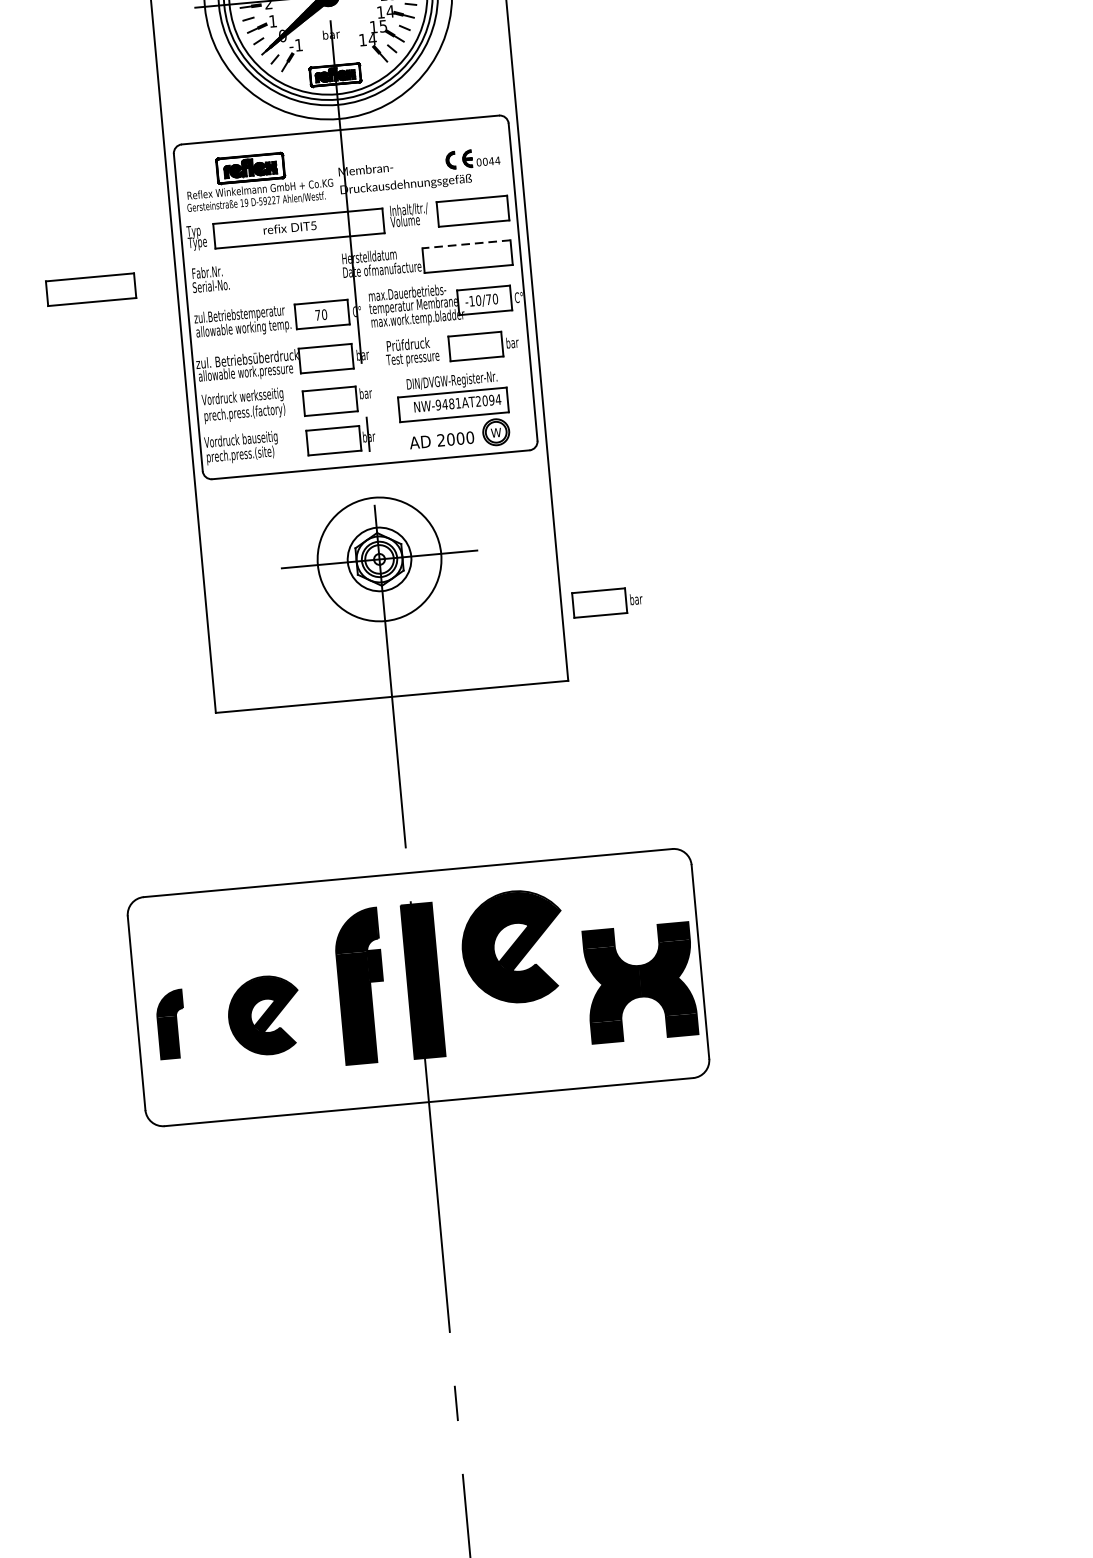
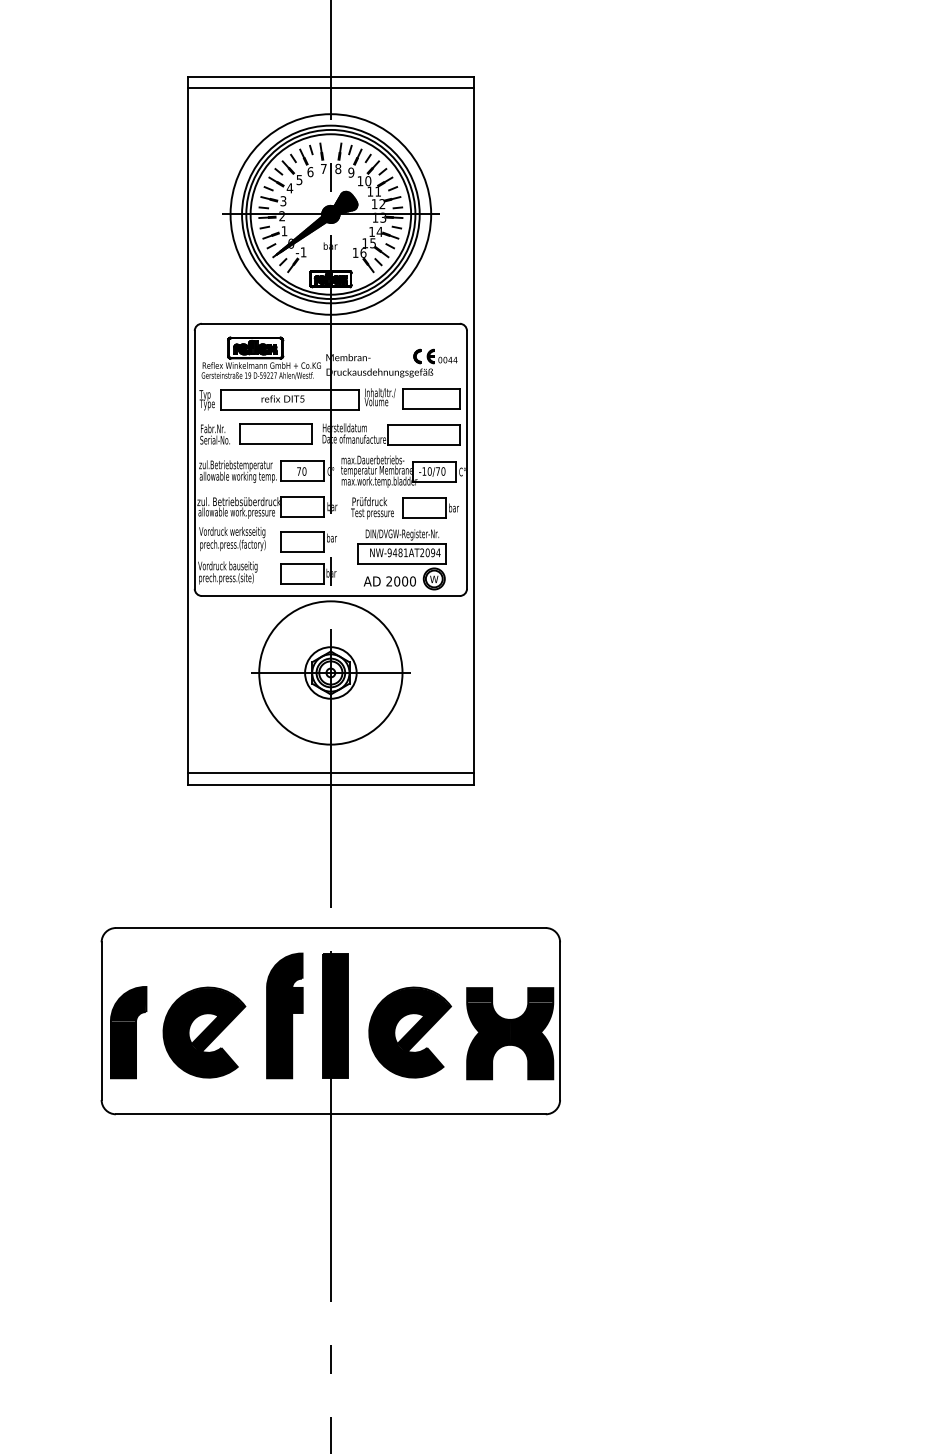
text: (372, 38) -> (363, 252), 14 -> 16
line: (466, 244) -> (424, 425), dashed -> solid
part: (90, 288) -> (275, 433), moved
circle: (379, 558) -> (330, 672), size x1.43
part: (607, 601) -> (511, 723), removed
line: (390, 683) -> (330, 773), added
part: (512, 947) -> (409, 1032), moved
part: (264, 1015) -> (204, 1032), size x1.43
part: (170, 1024) -> (128, 1032), size x1.67

